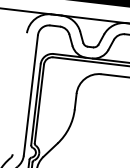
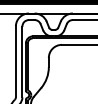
line: (19, 93) -> (15, 61), added

